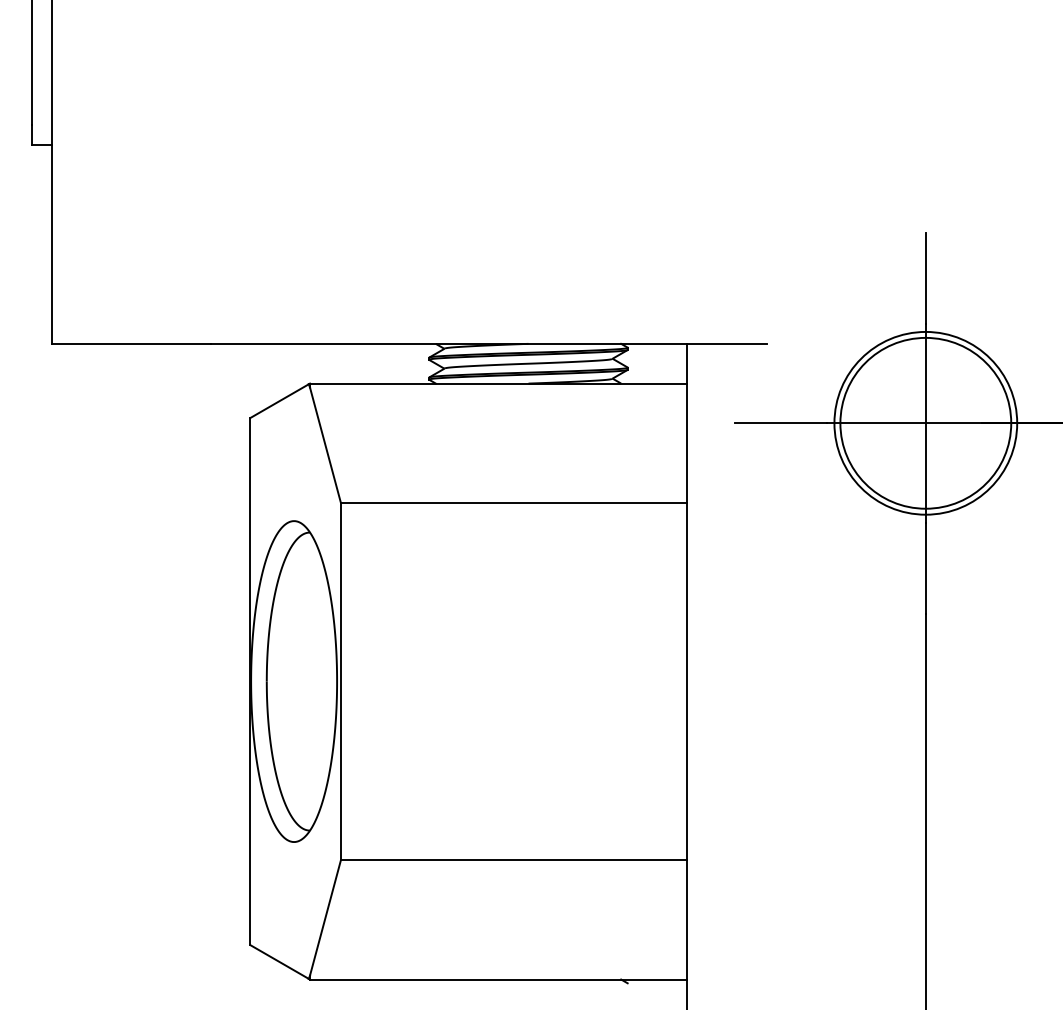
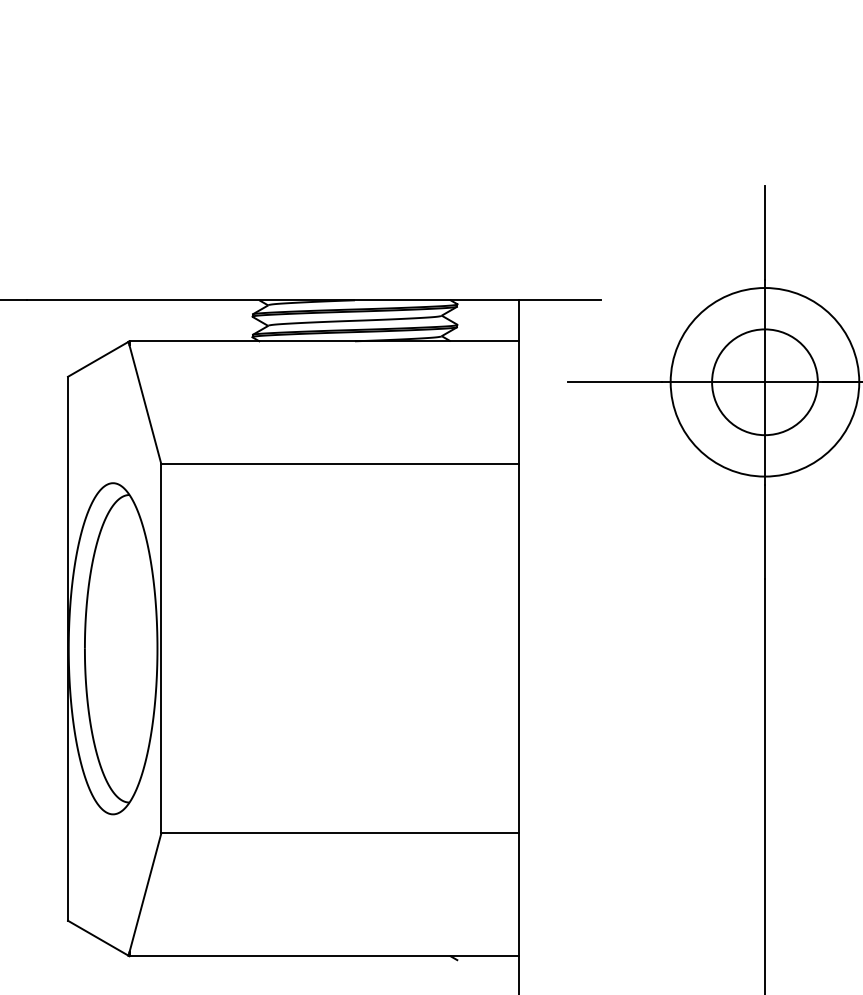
circle: (925, 422) -> (764, 381), size x0.6

